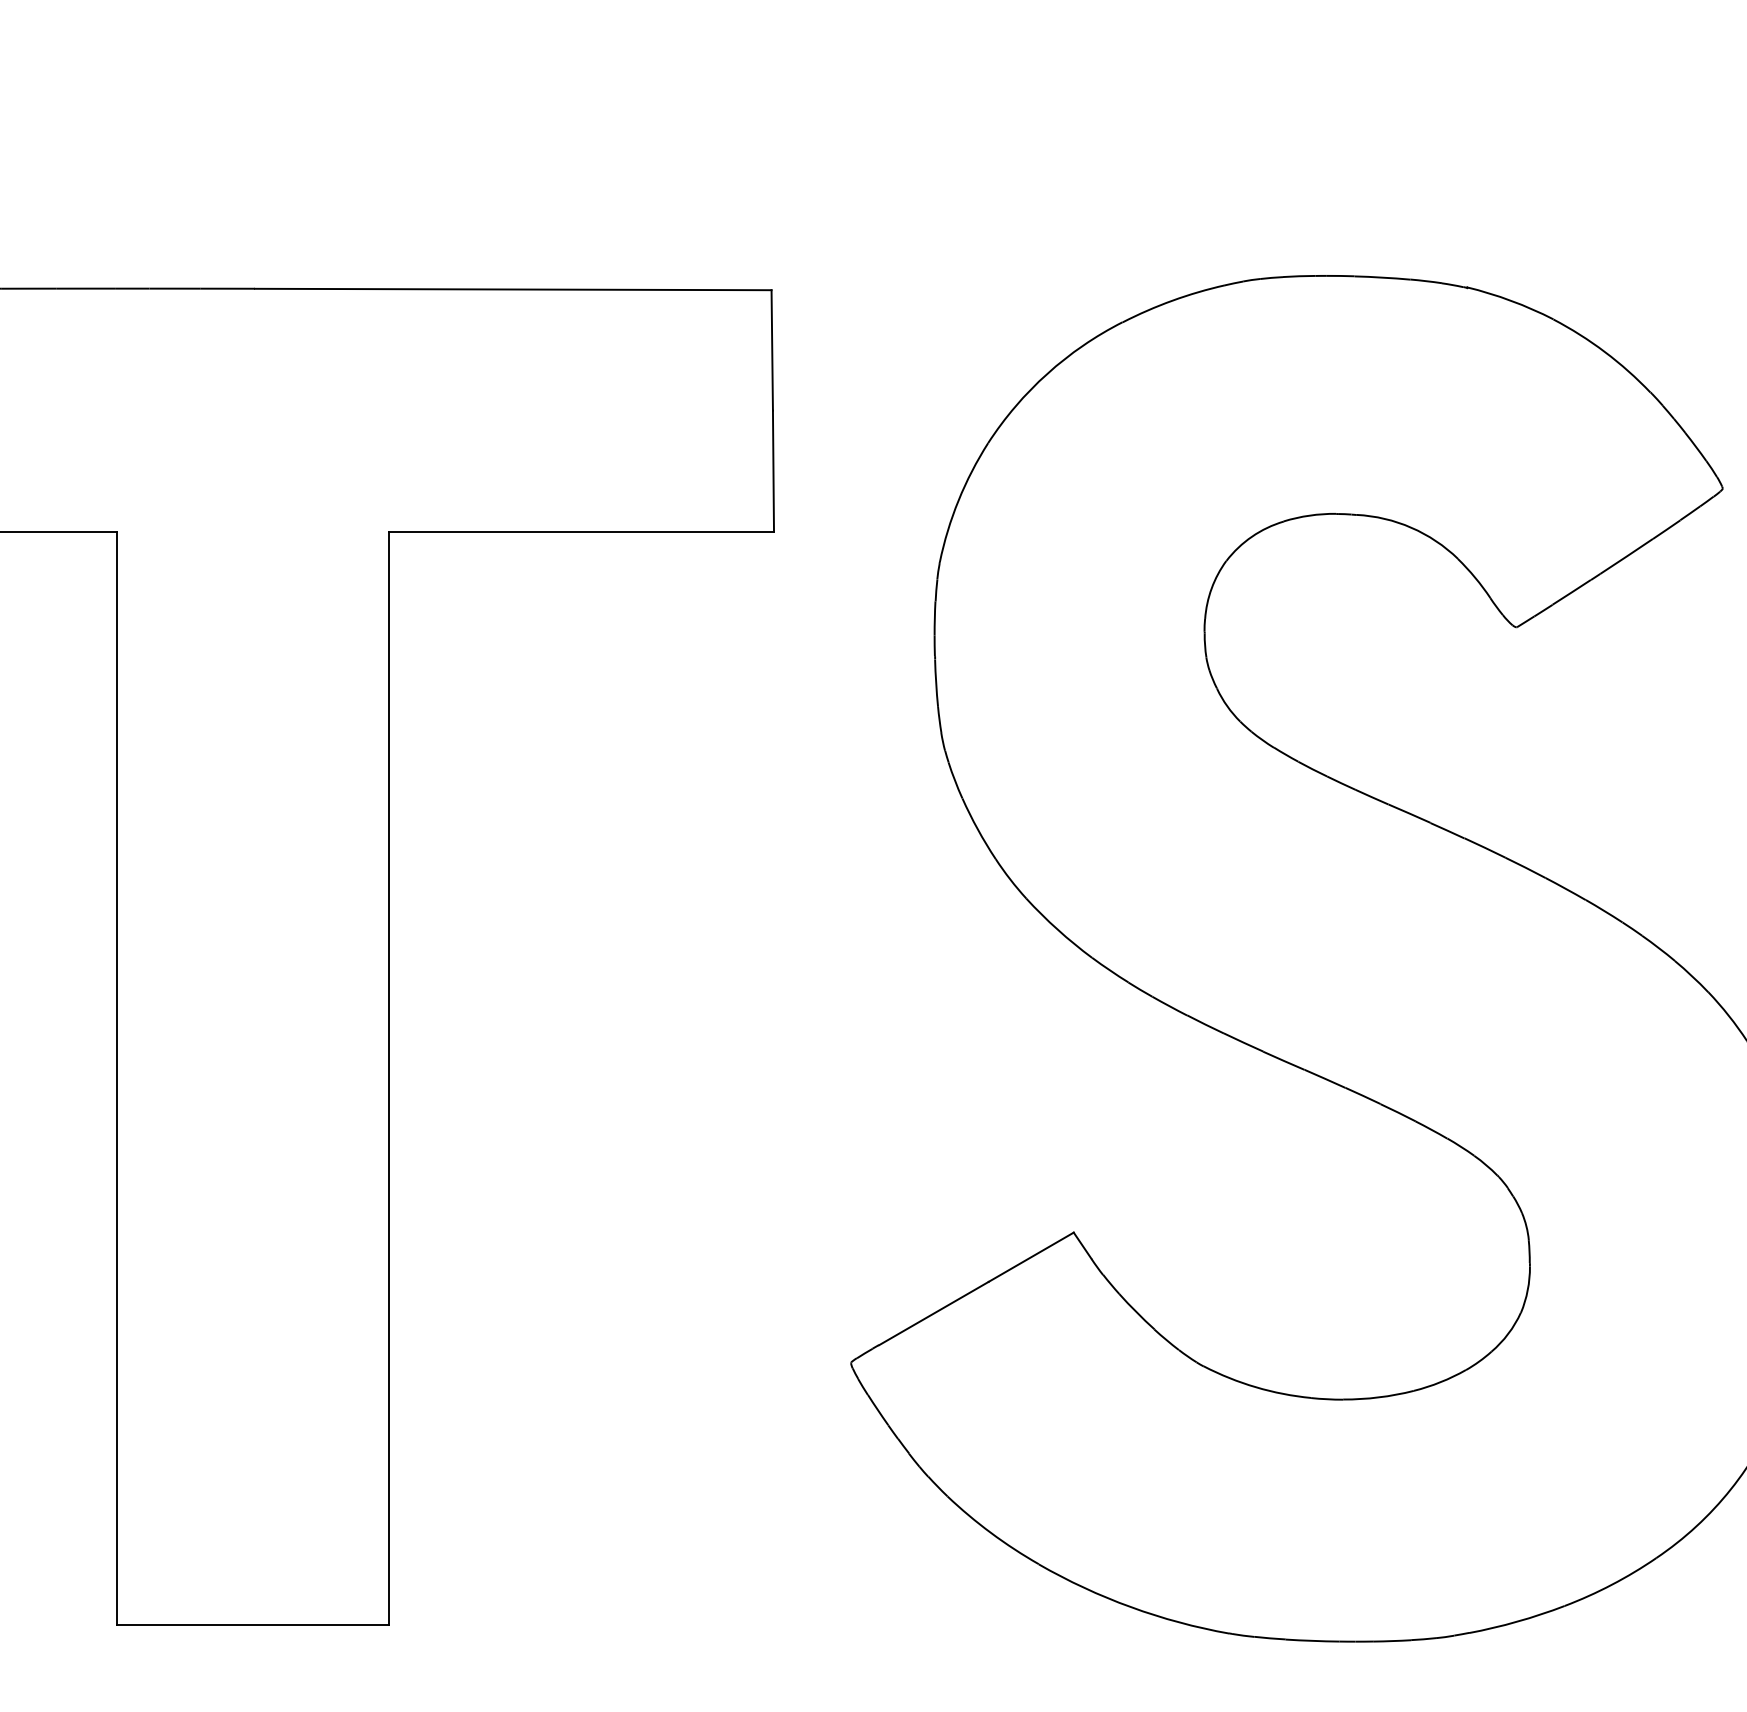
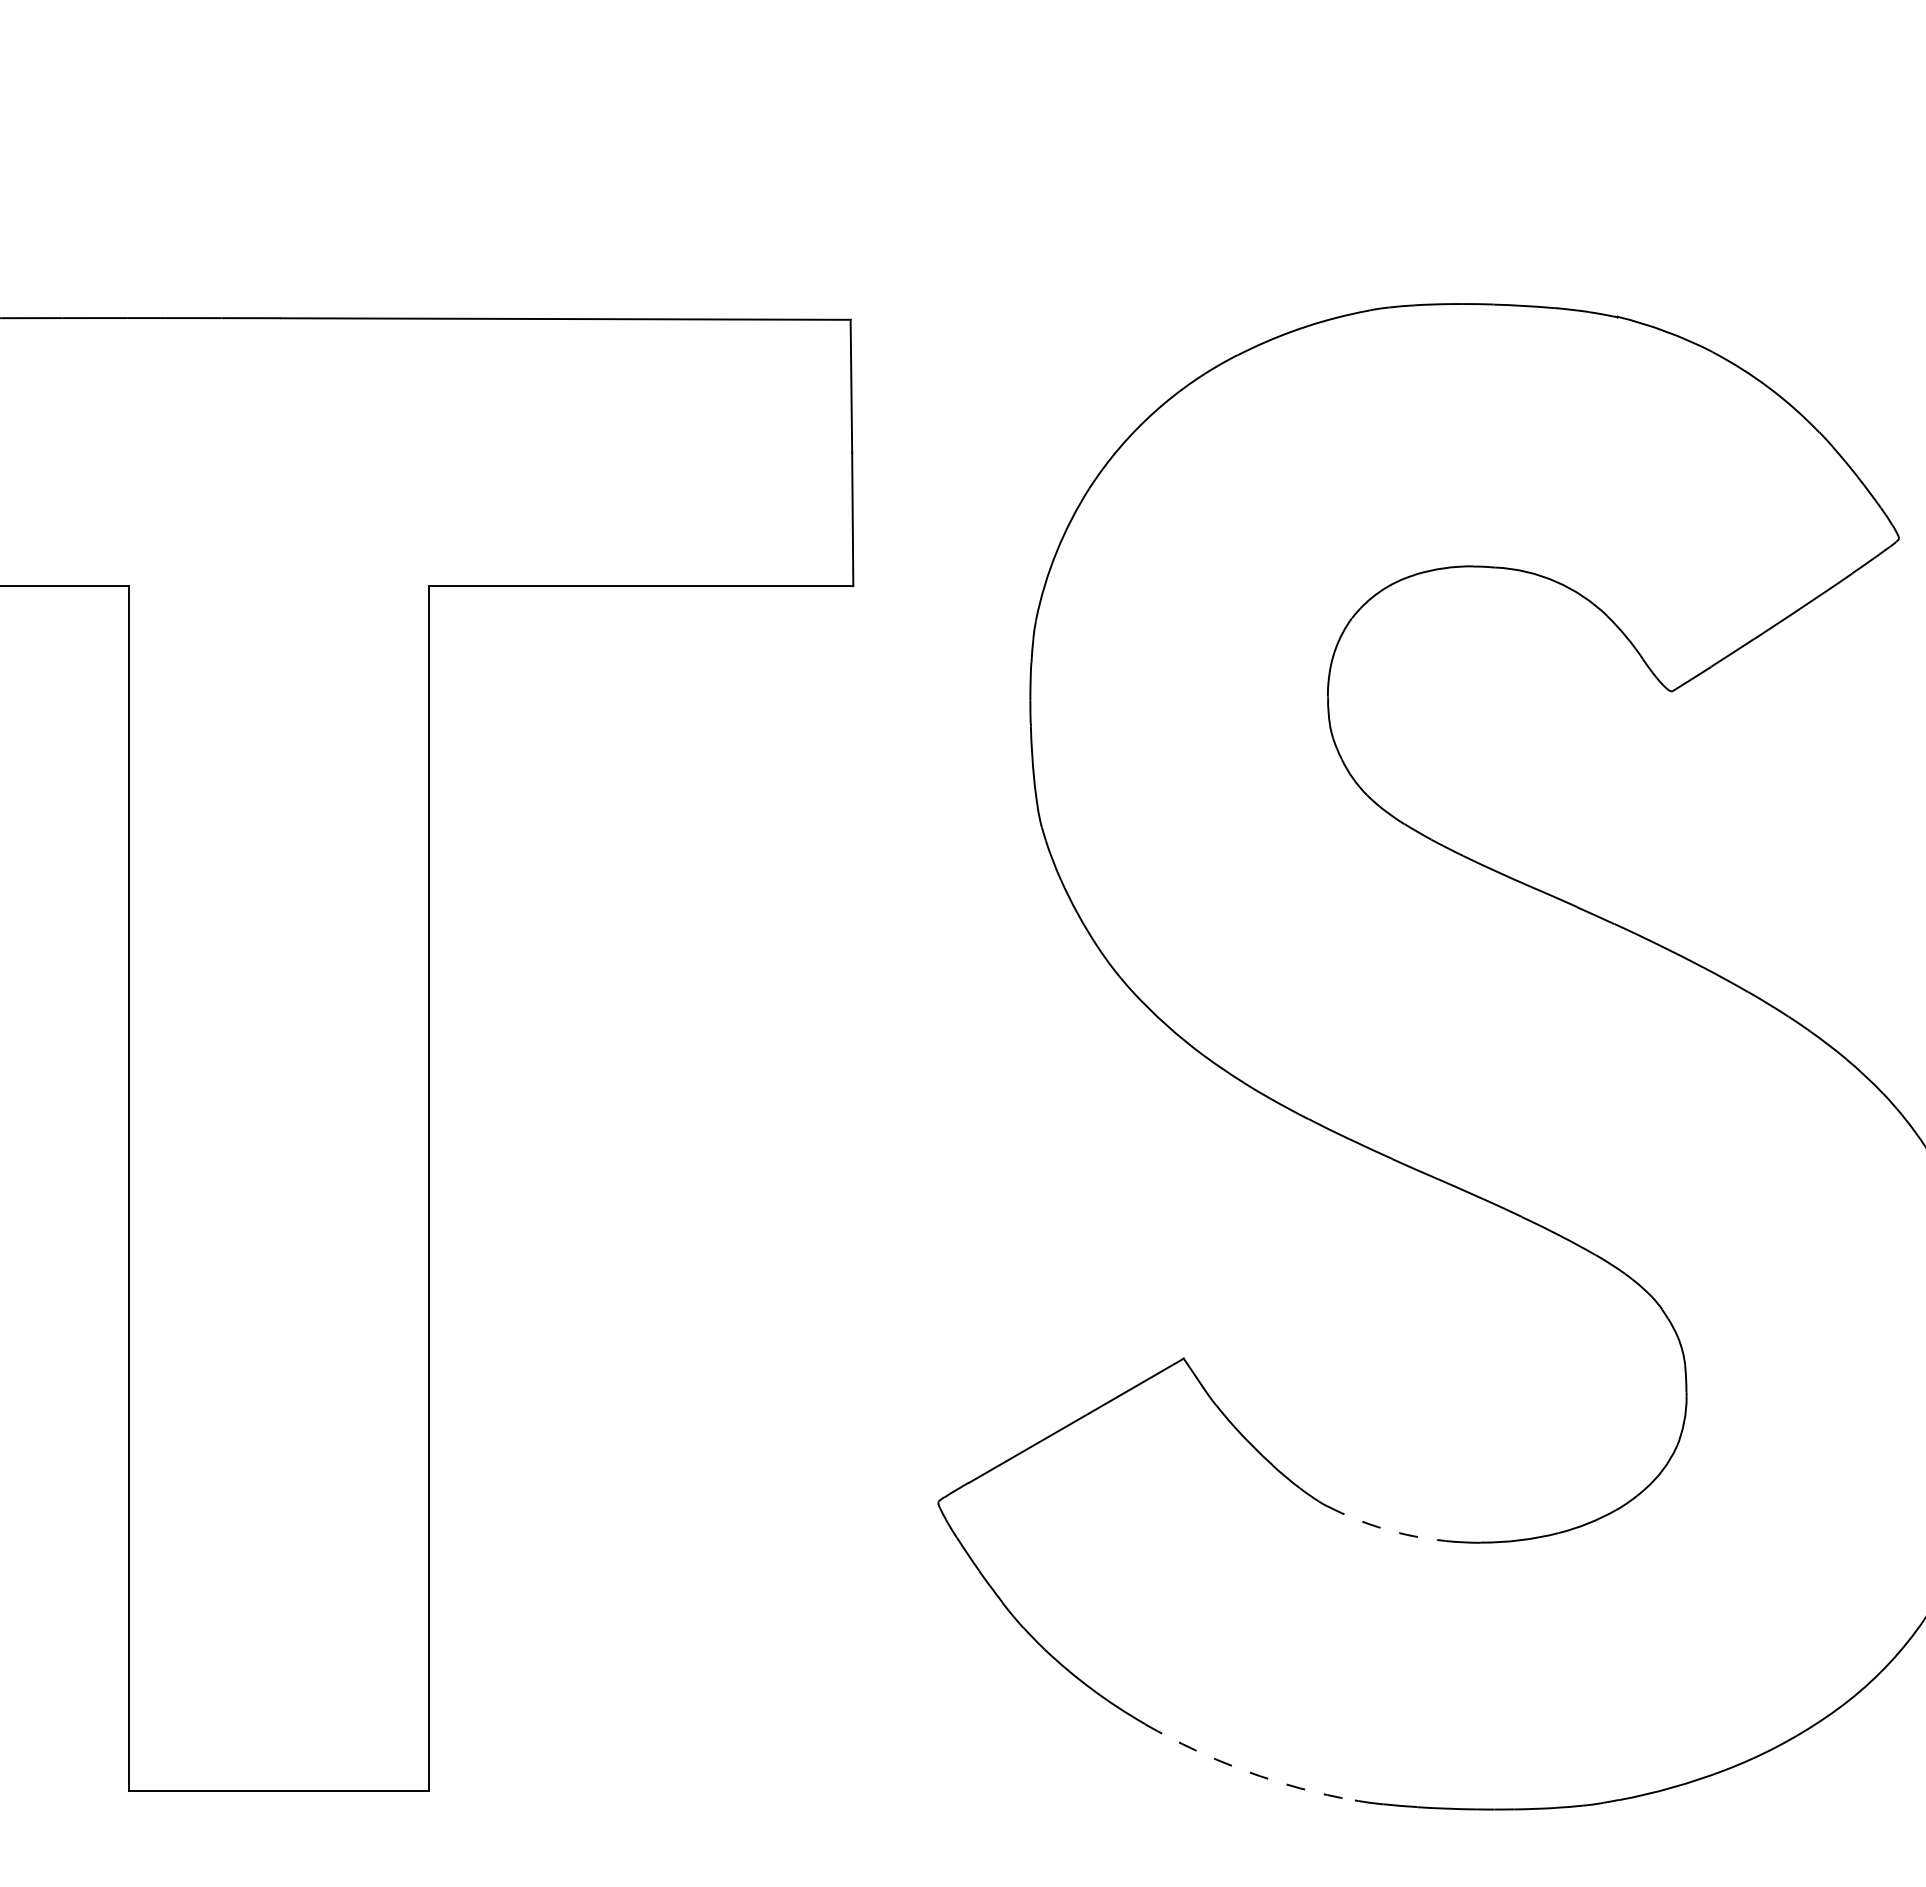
arc: (1255, 1387) -> (1384, 1529), solid -> dashed
arc: (1130, 1607) -> (1246, 1771), solid -> dashed

